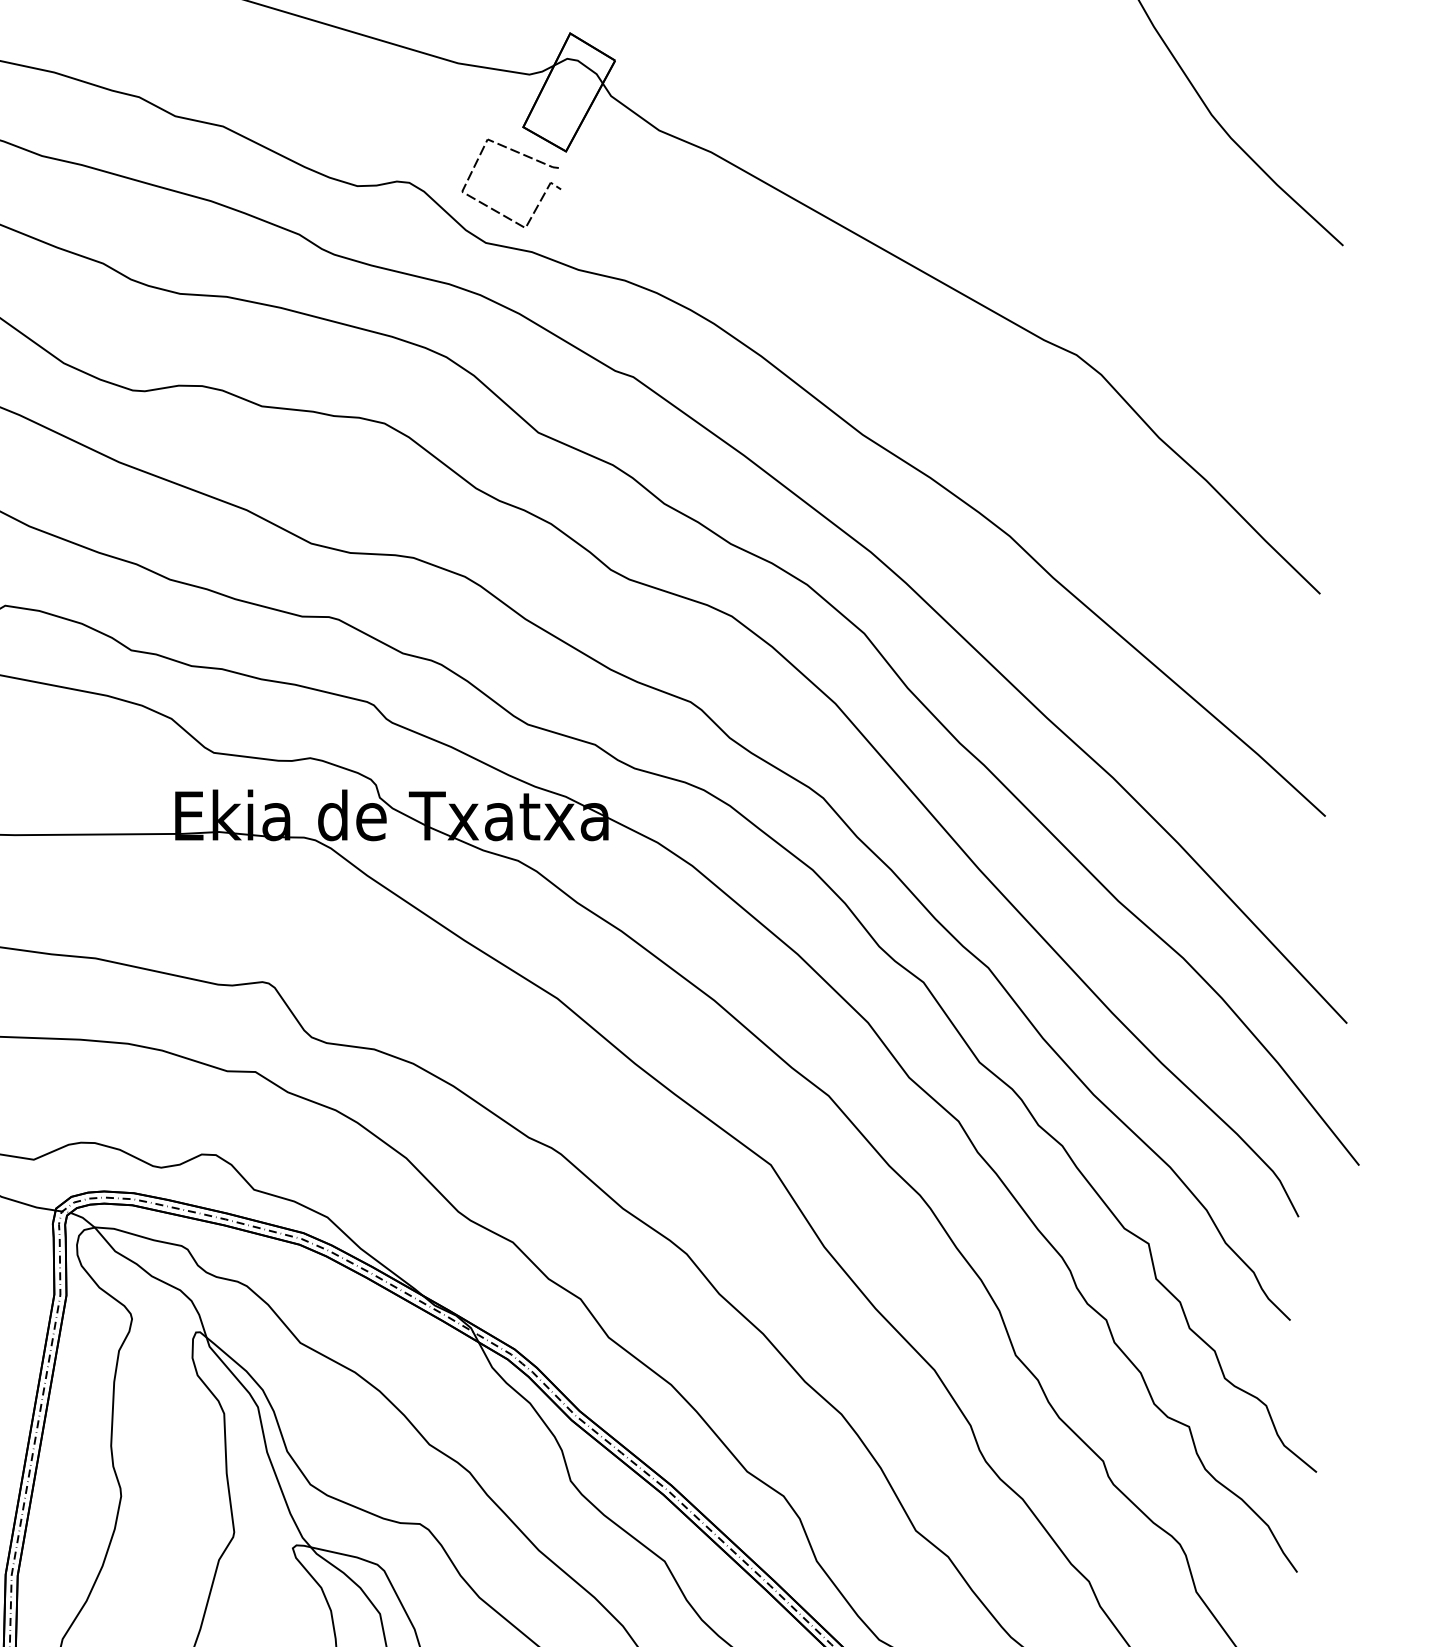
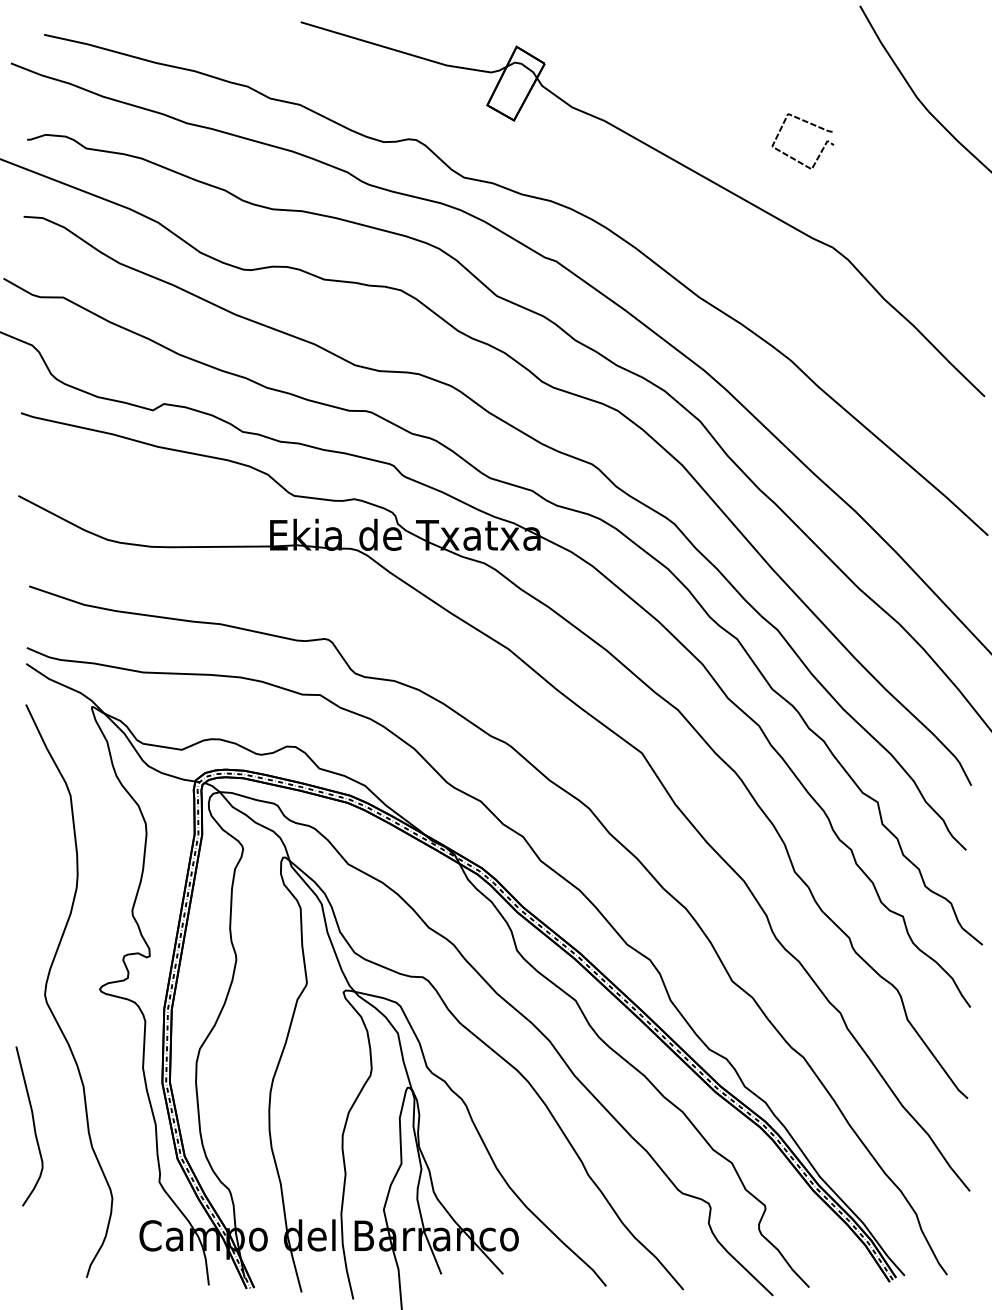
curve: (496, 209) -> (793, 157), moved

